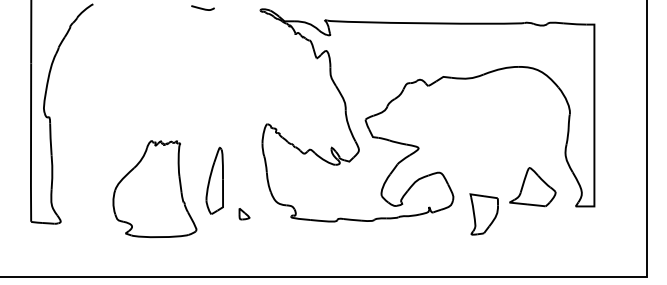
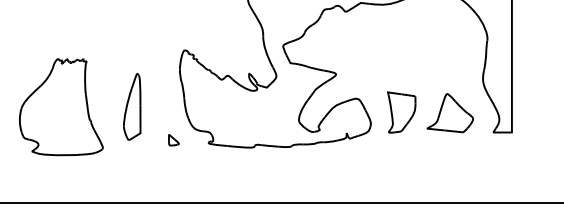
part: (154, 189) -> (60, 107), moved
part: (244, 214) -> (173, 140), moved
part: (483, 214) -> (400, 112), moved

